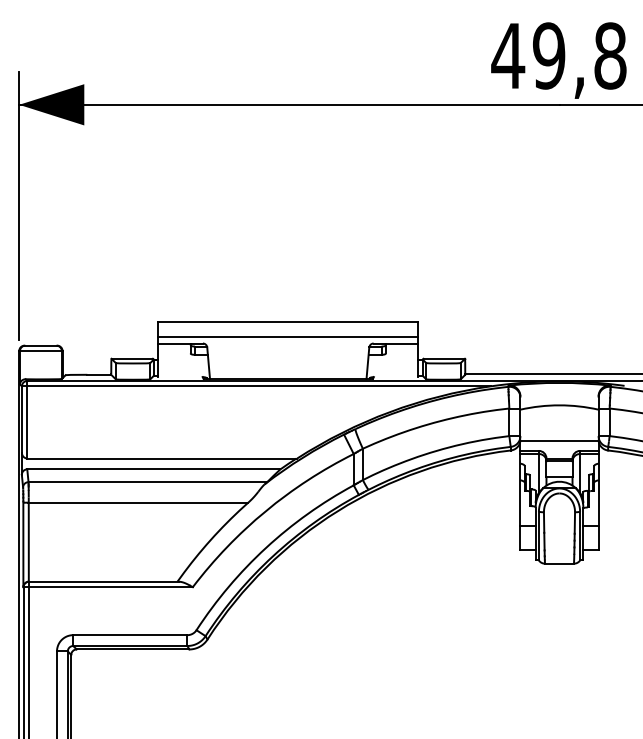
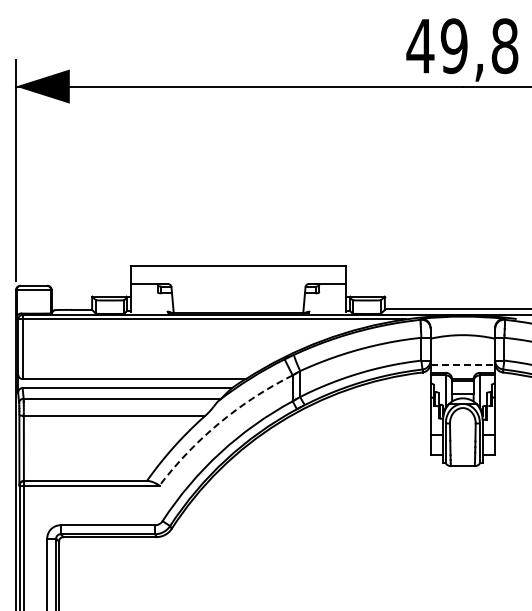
line: (288, 336) -> (238, 278), removed
line: (560, 442) -> (463, 365), solid -> dashed
arc: (265, 510) -> (219, 422), solid -> dashed

